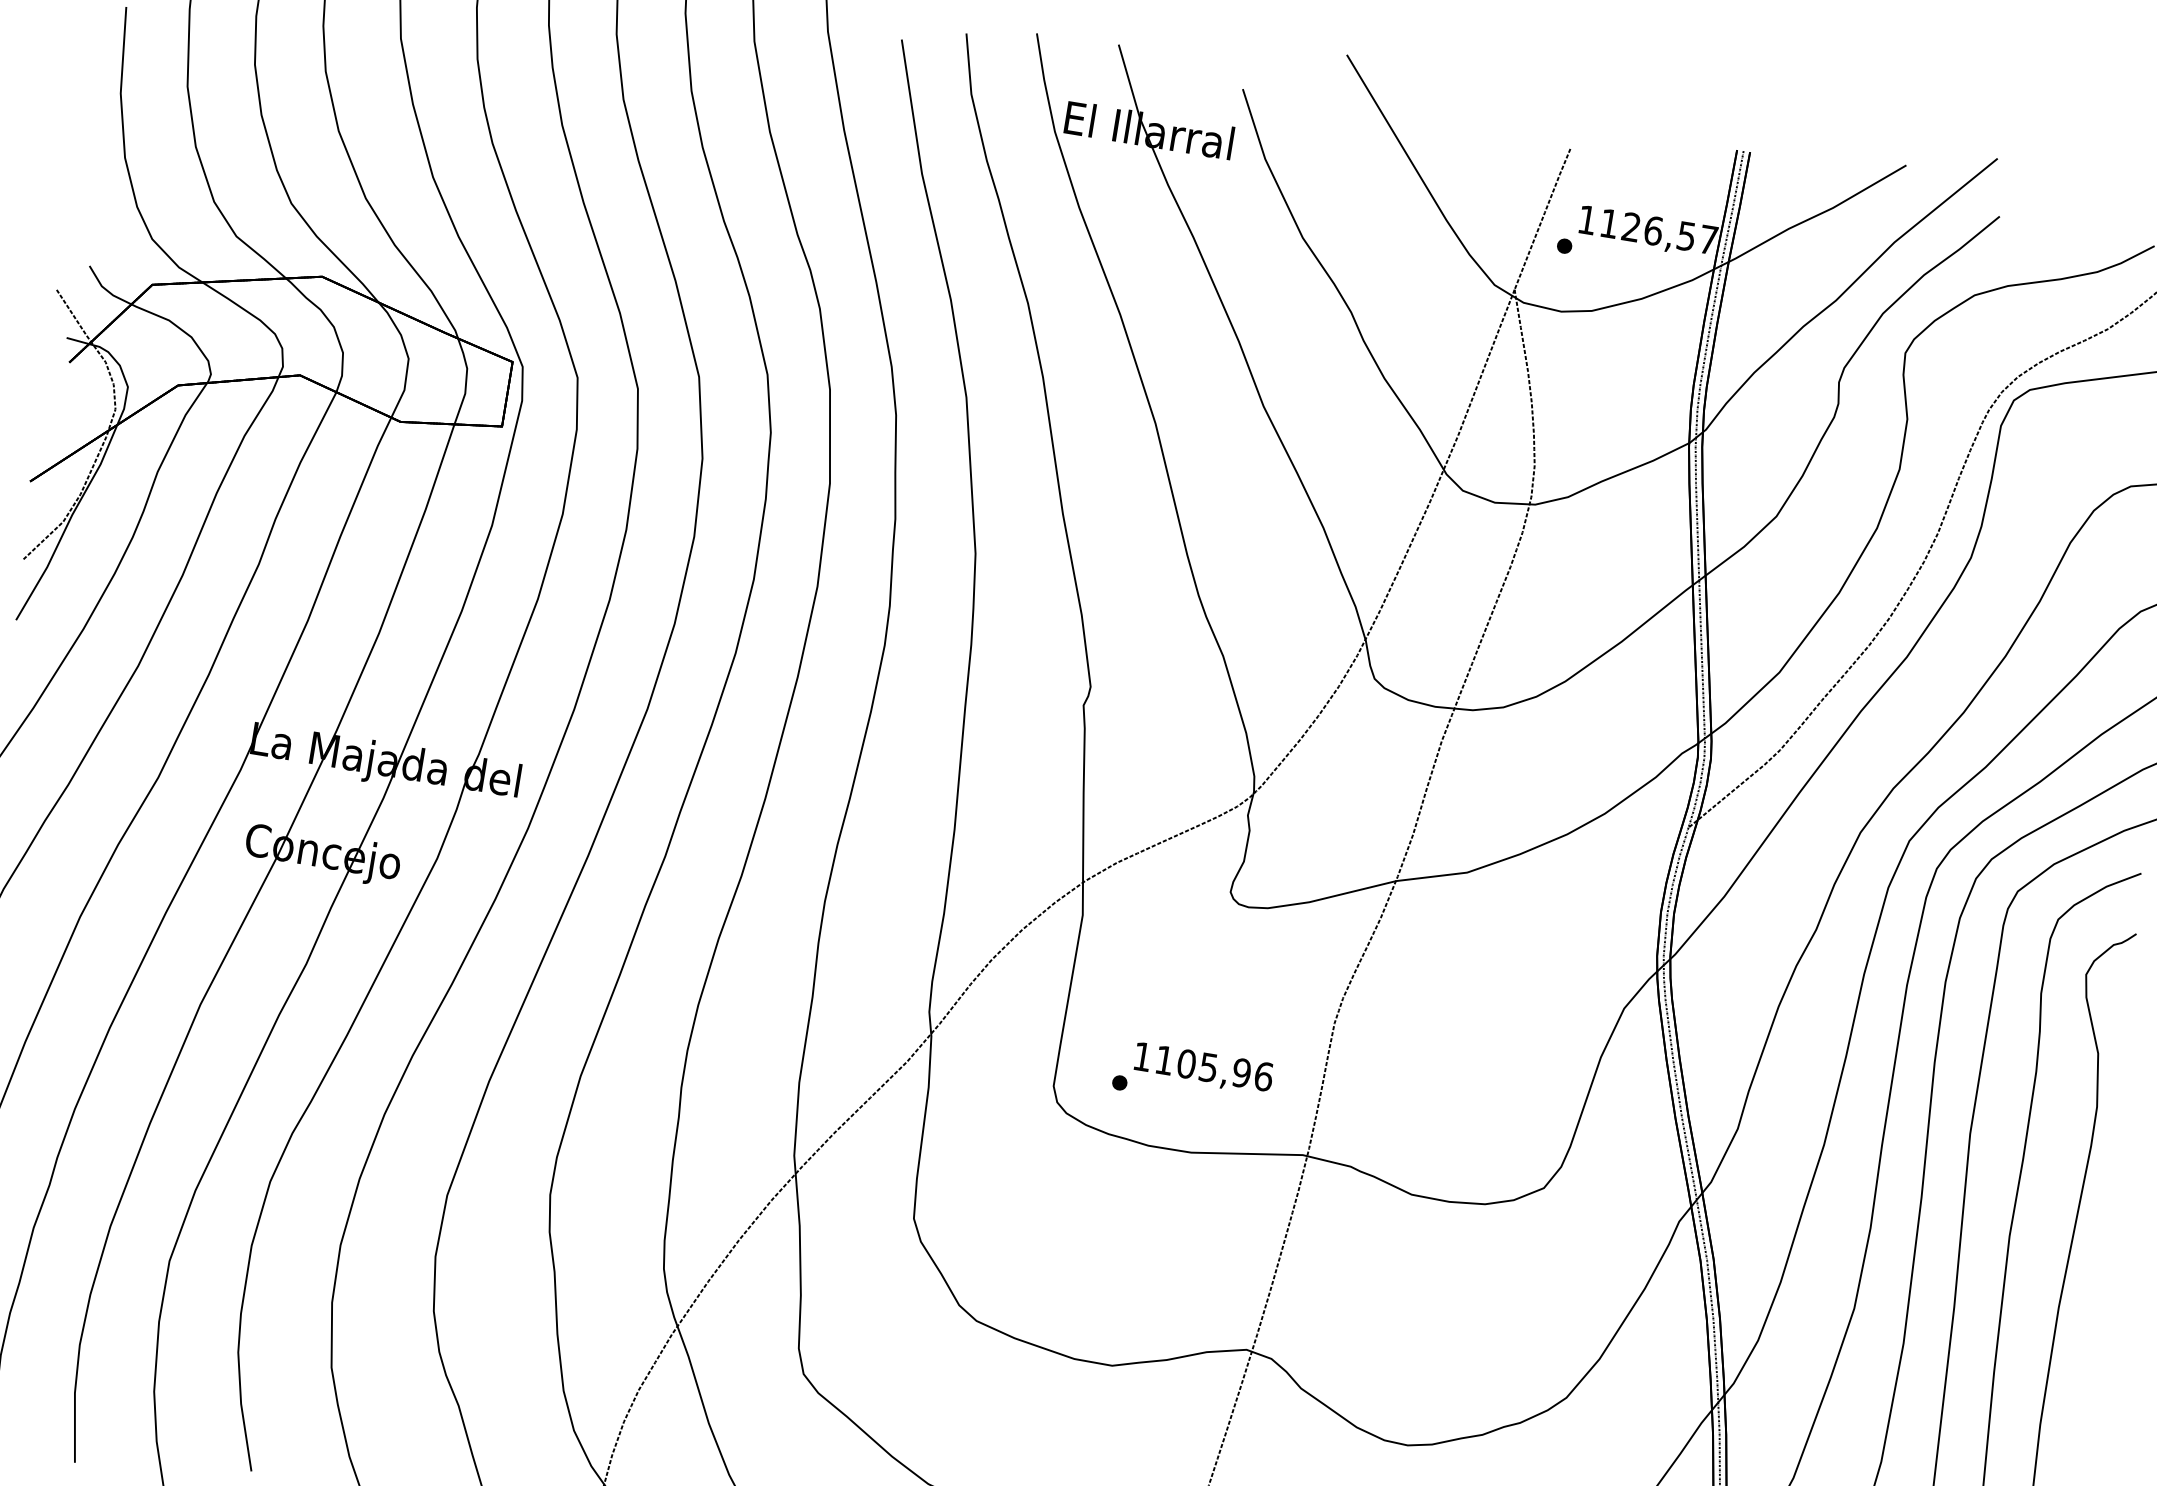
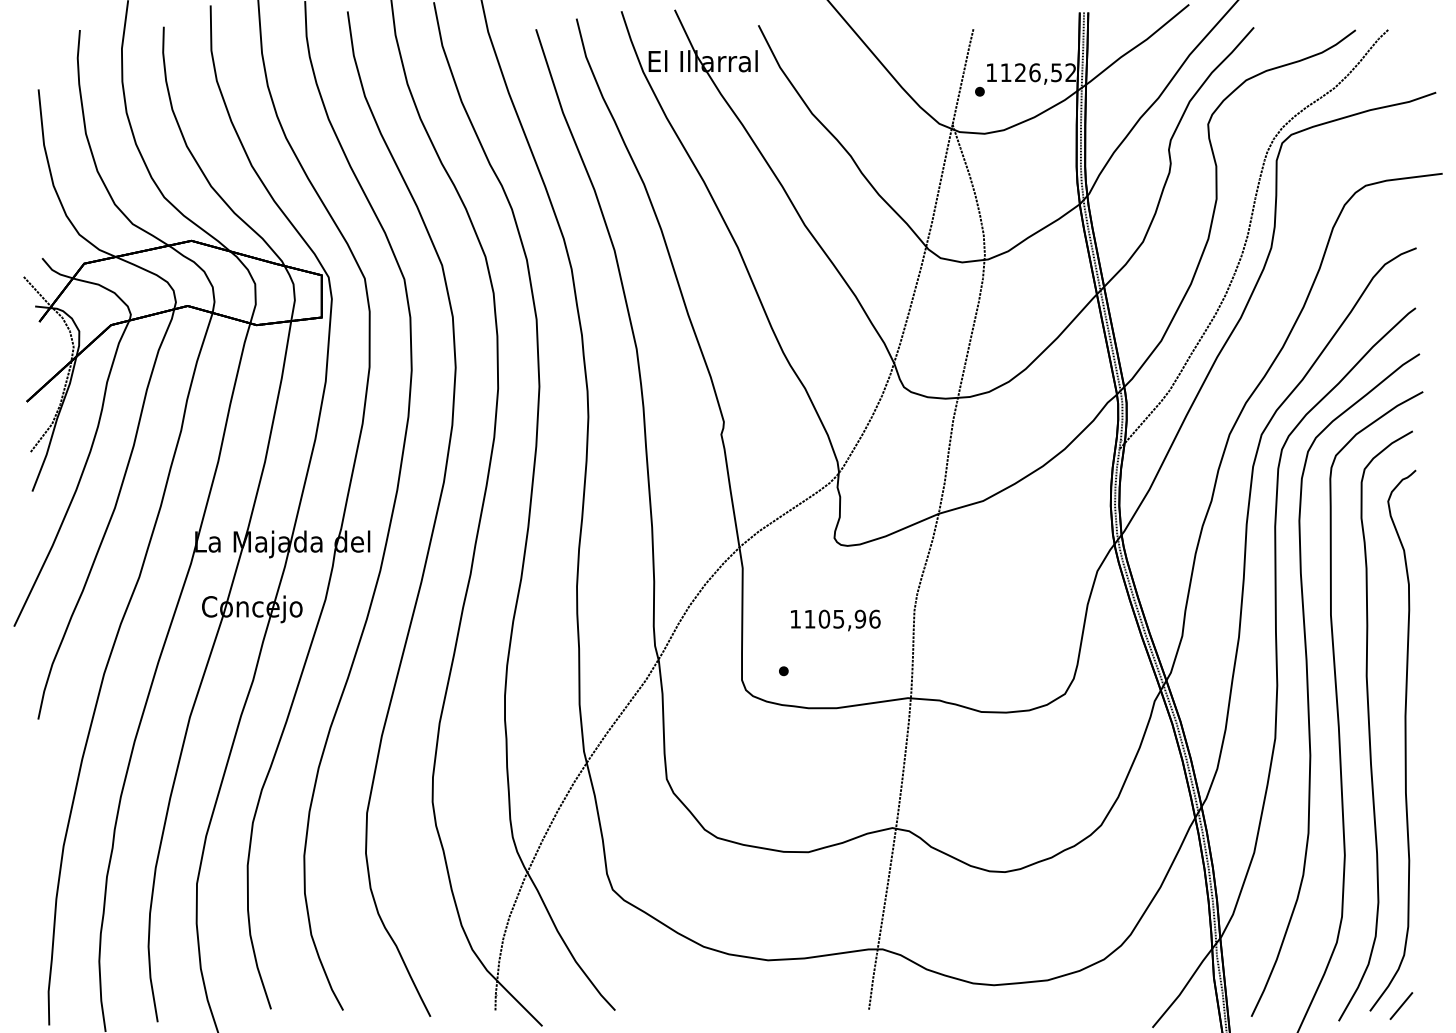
text: (1707, 239) -> (1070, 72), 1126,57 -> 1126,52
text: (1203, 1068) -> (835, 620), moved

